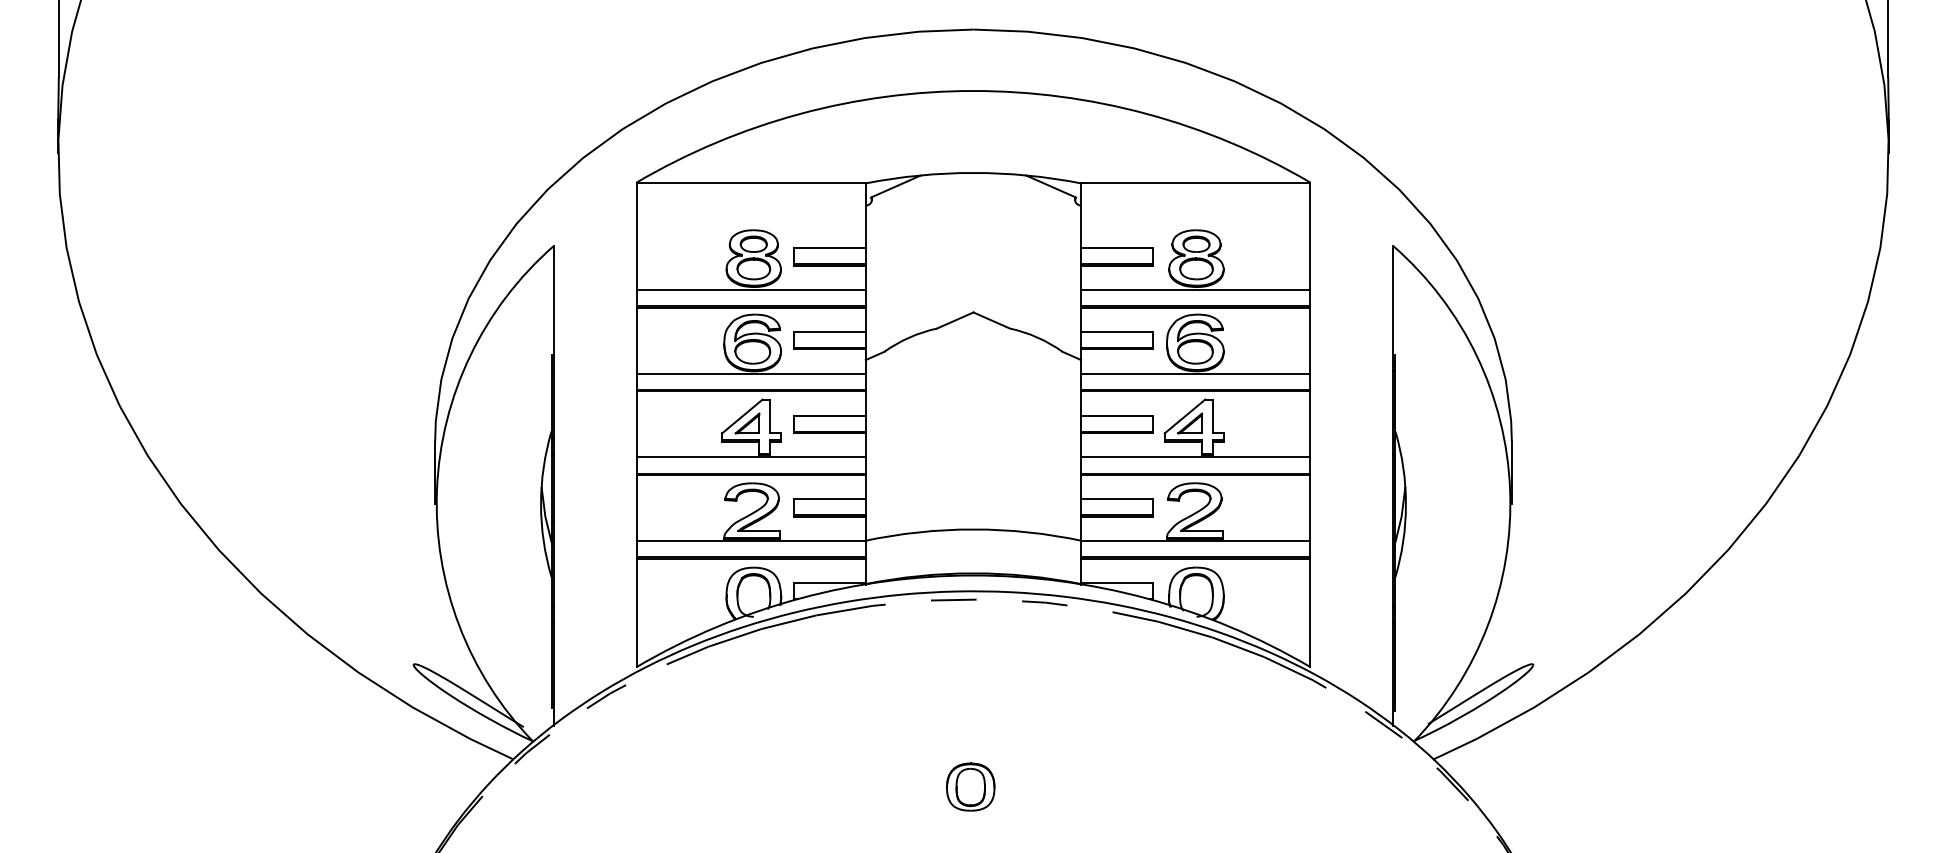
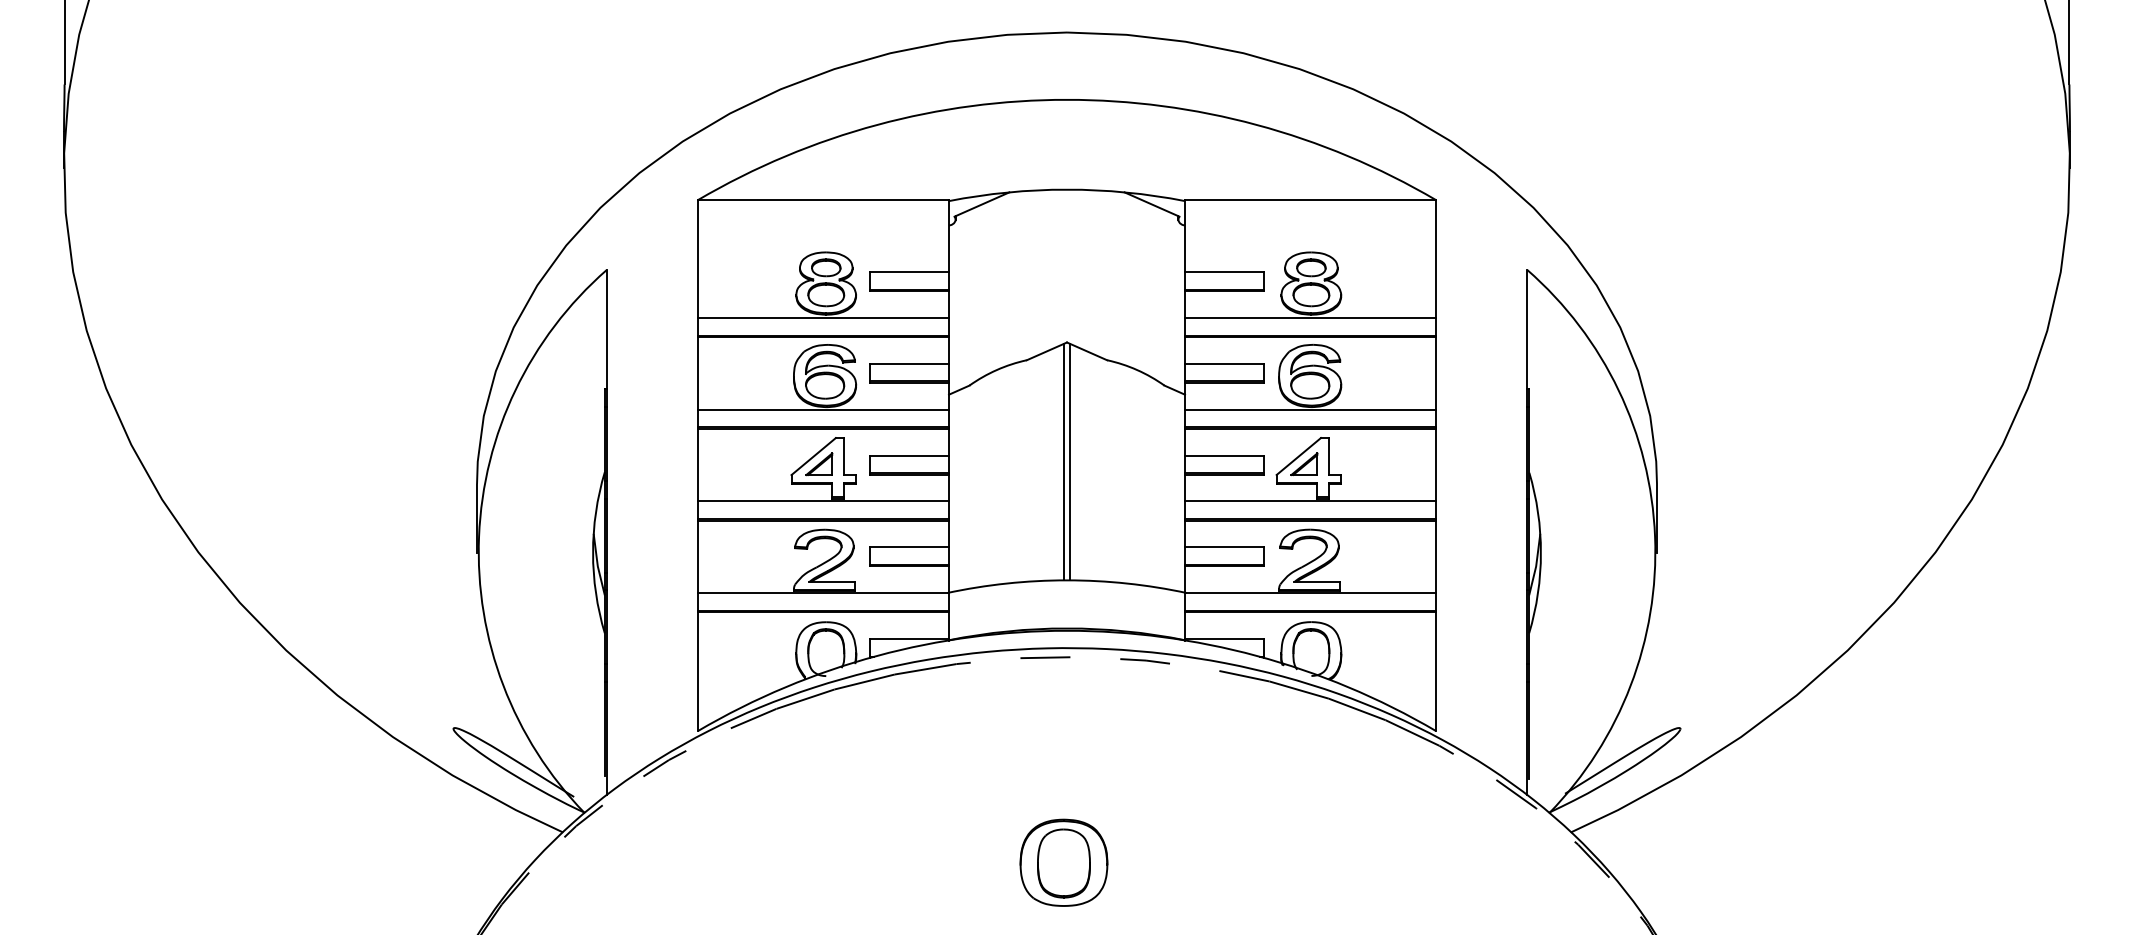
line: (971, 421) -> (1064, 461), added
line: (975, 421) -> (1069, 461), added
part: (970, 786) -> (1063, 862), size x1.67

